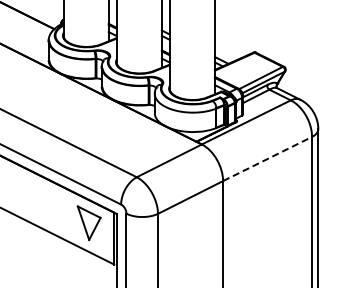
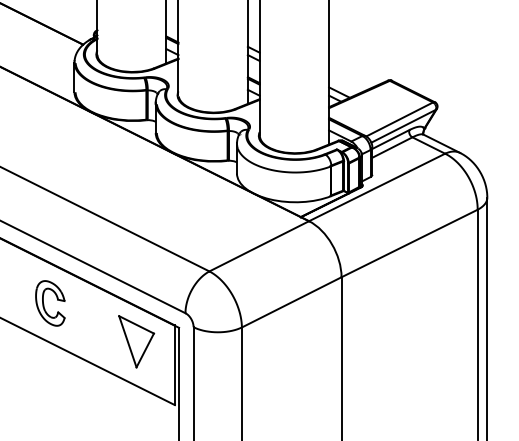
line: (267, 159) -> (409, 244), dashed -> solid
part: (32, 197) -> (49, 302), added

